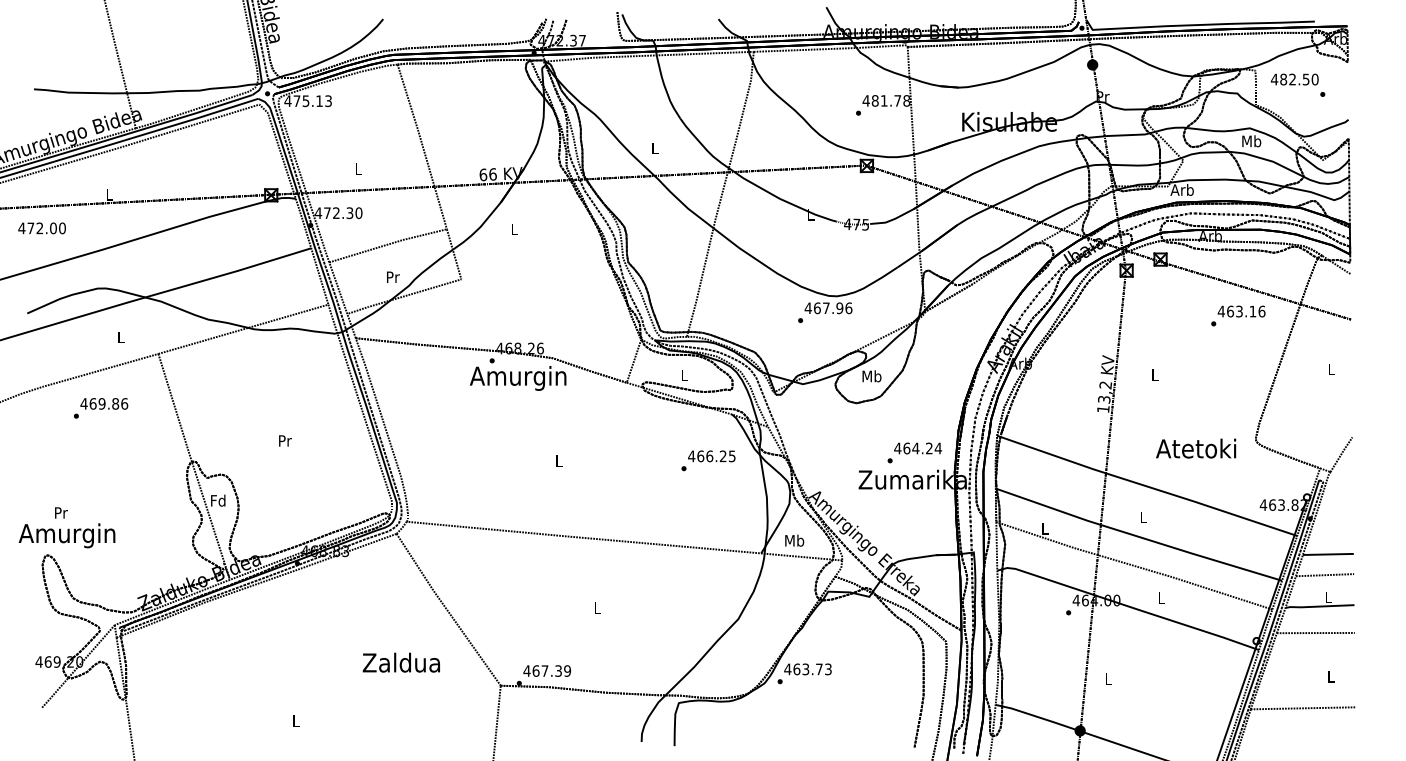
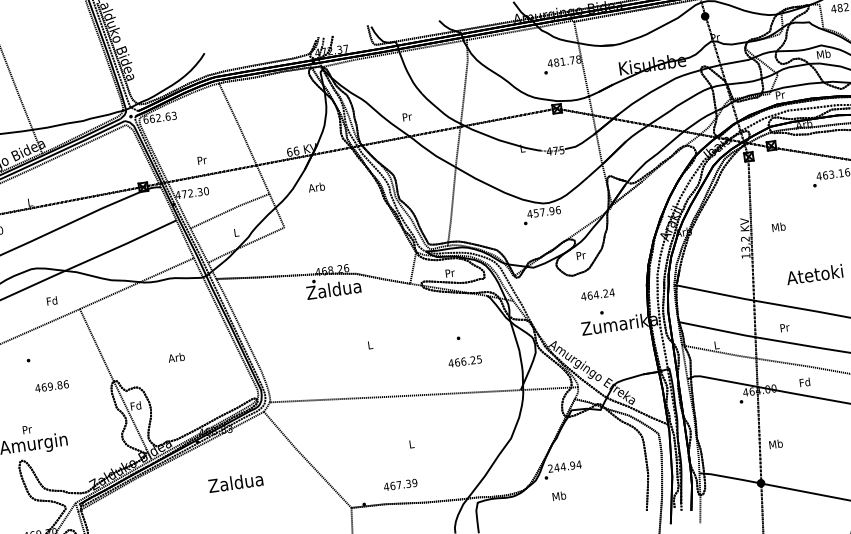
text: (303, 101) -> (156, 118), 475.13 -> 662.63
text: (655, 147) -> (407, 116), L -> Pr
text: (358, 168) -> (201, 160), L -> Pr
text: (1181, 189) -> (779, 94), Arb -> Pr
text: (513, 229) -> (316, 187), L -> Arb
text: (393, 276) -> (236, 232), Pr -> L
text: (816, 308) -> (535, 213), 467.96 -> 457.96
text: (120, 337) -> (51, 301), L -> Fd
text: (684, 375) -> (449, 273), L -> Pr
text: (1154, 375) -> (778, 227), L -> Mb
text: (871, 376) -> (580, 255), Mb -> Pr
text: (517, 378) -> (333, 291), Amurgin -> Zaldua
text: (104, 403) -> (52, 386), moved
text: (284, 440) -> (176, 357), Pr -> Arb
text: (917, 448) -> (597, 294), moved
text: (711, 456) -> (464, 361), moved
text: (1143, 517) -> (784, 327), L -> Pr
text: (794, 540) -> (559, 496), moved
text: (1161, 597) -> (804, 382), L -> Fd
text: (400, 662) -> (235, 482), moved
text: (808, 669) -> (565, 466), 463.73 -> 244.94
text: (547, 670) -> (400, 484), moved
text: (1108, 679) -> (775, 444), L -> Mb

